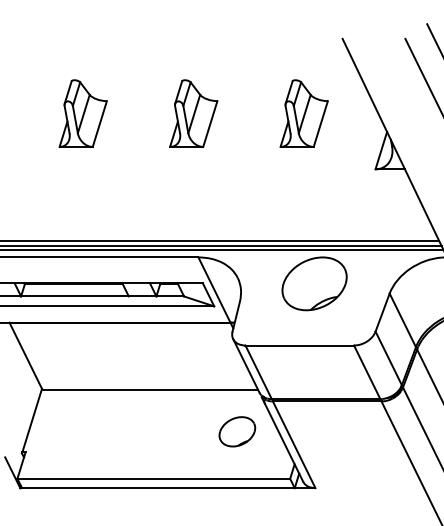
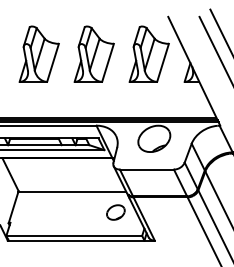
part: (81, 112) -> (38, 53), size x1.67
part: (192, 112) -> (93, 53), size x1.67
part: (302, 112) -> (148, 53), size x1.67

